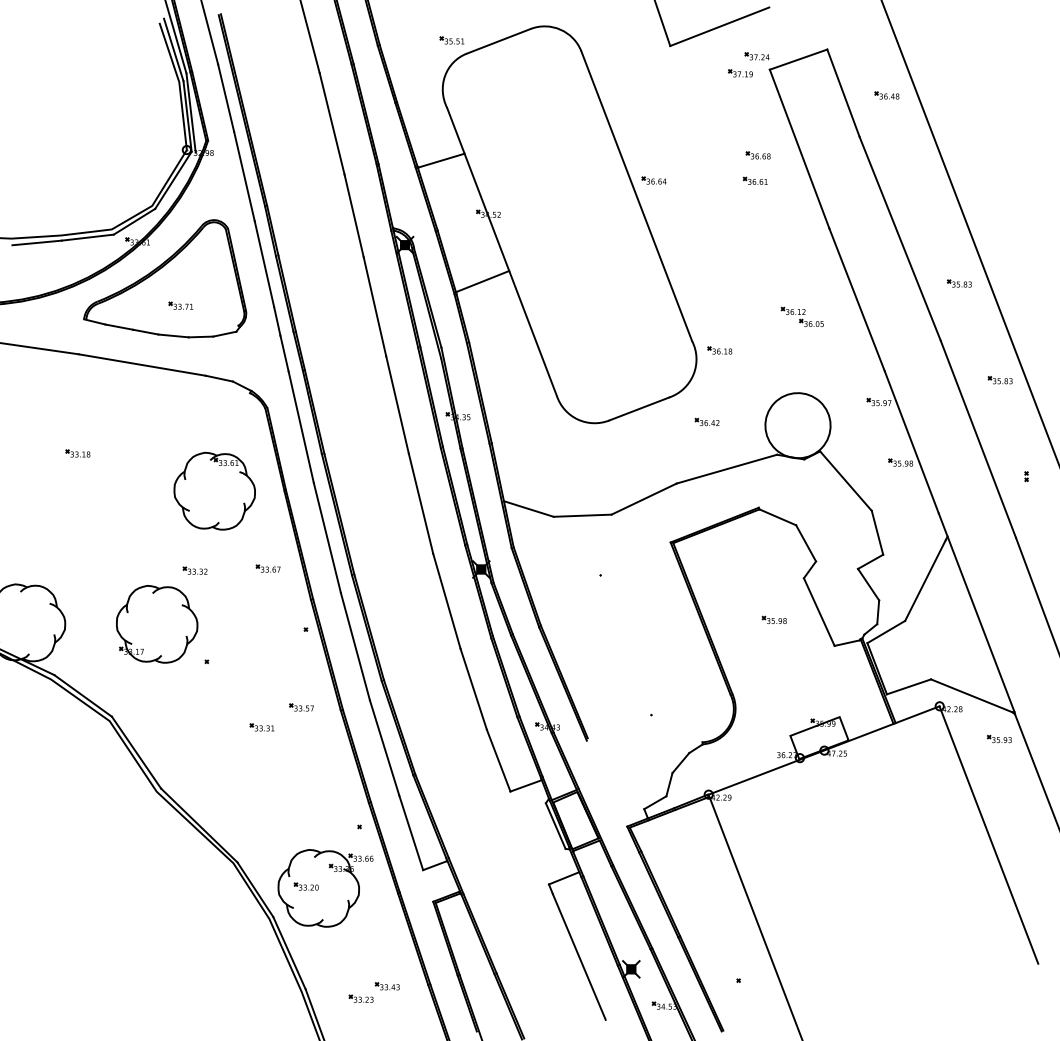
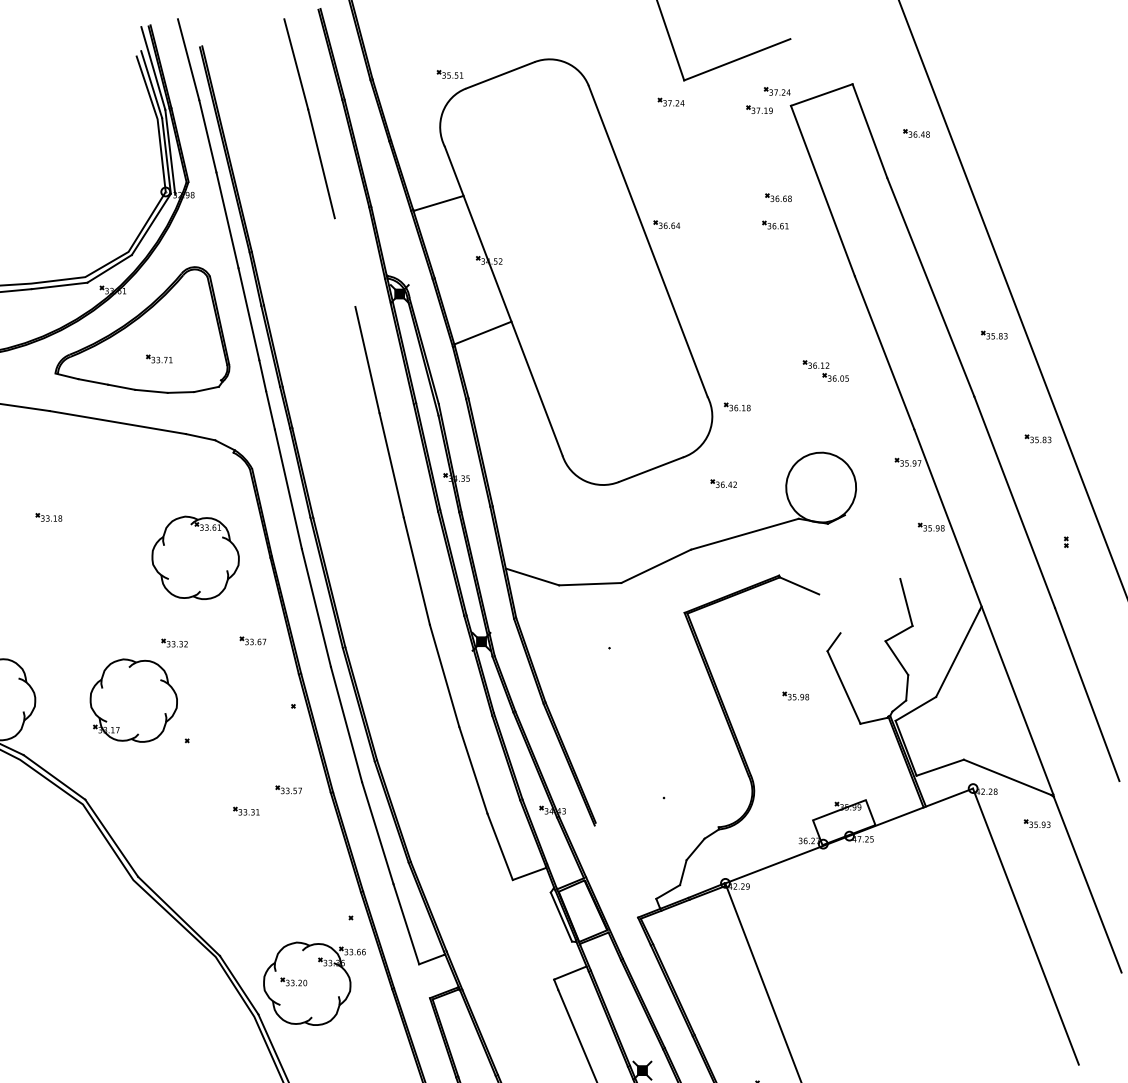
part: (657, 66) -> (670, 102), added
line: (353, 215) -> (344, 262), removed
line: (845, 480) -> (872, 546), removed
line: (806, 543) -> (830, 613), removed

